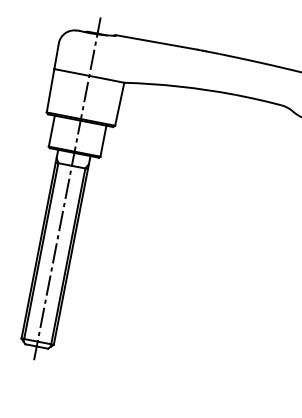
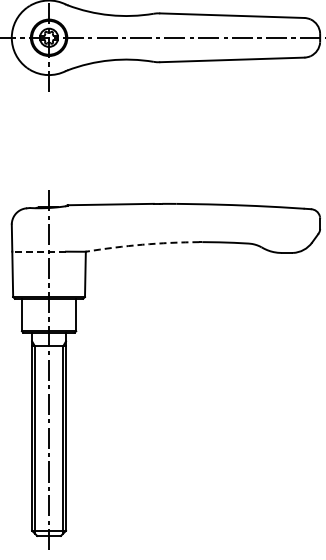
line: (80, 73) -> (39, 251), solid -> dashed
arc: (179, 86) -> (142, 244), solid -> dashed

